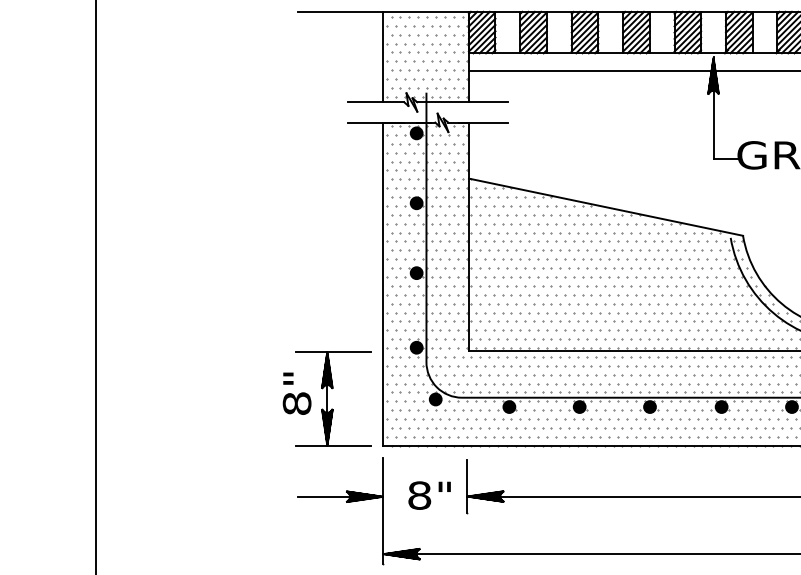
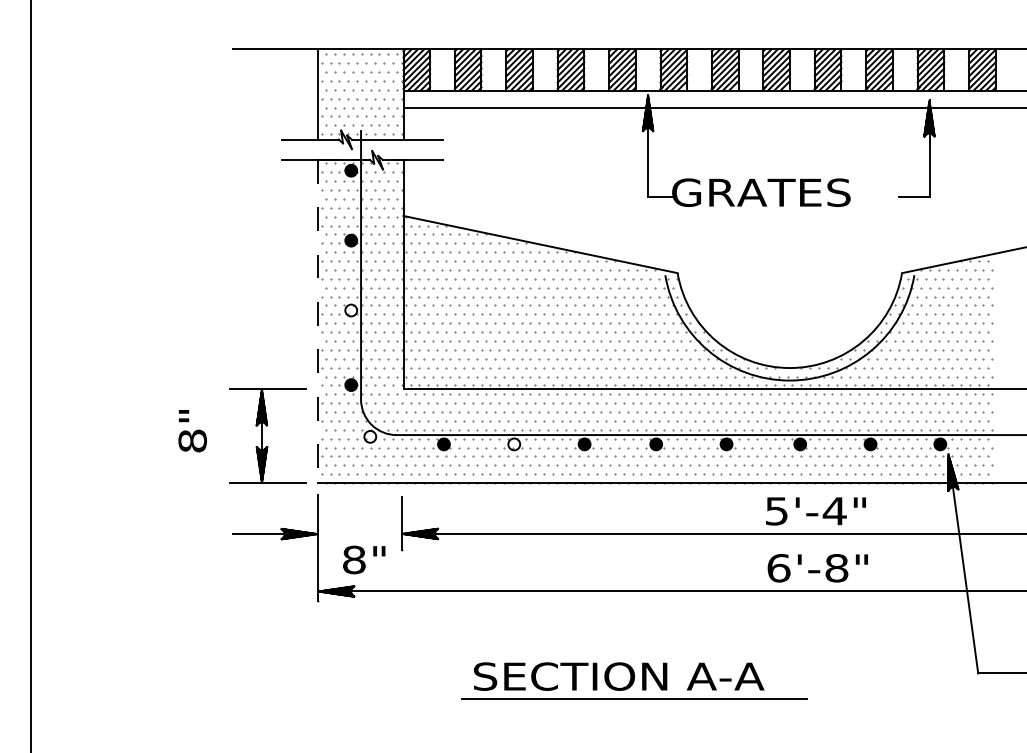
fill: (416, 273) -> (351, 310), removed
line: (382, 284) -> (317, 321), solid -> dashed
text: (296, 394) -> (192, 431), moved
fill: (435, 399) -> (370, 436), removed
fill: (579, 407) -> (514, 444), removed
text: (429, 495) -> (364, 559), moved

